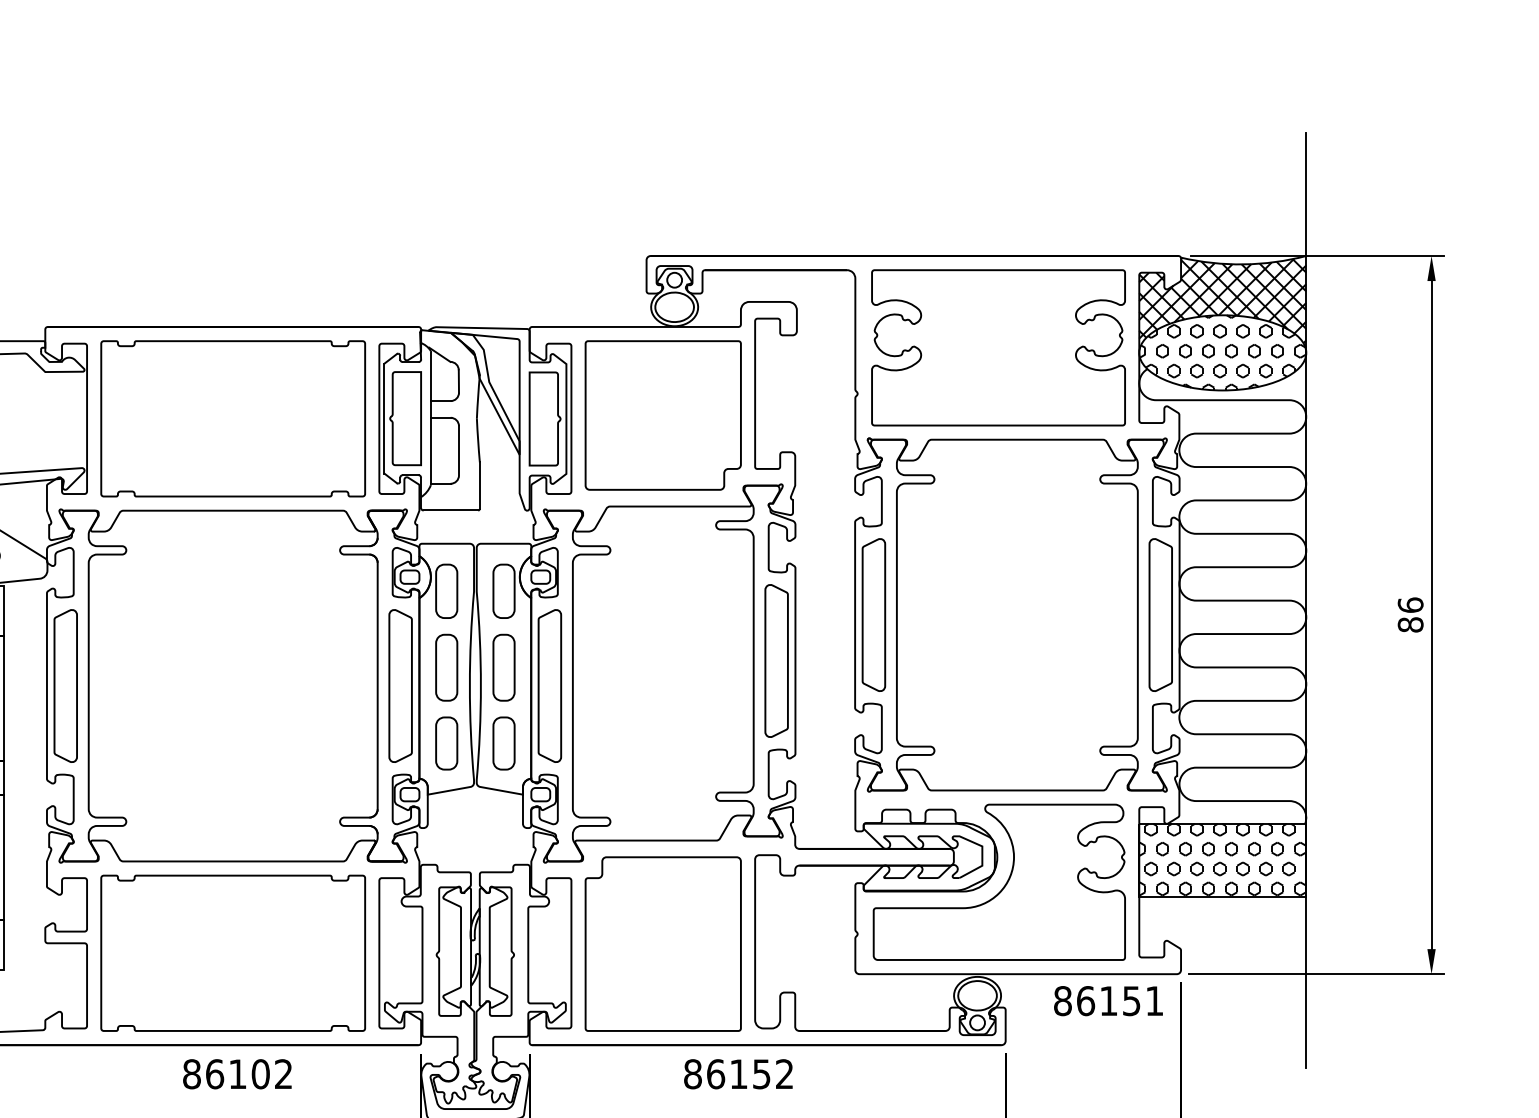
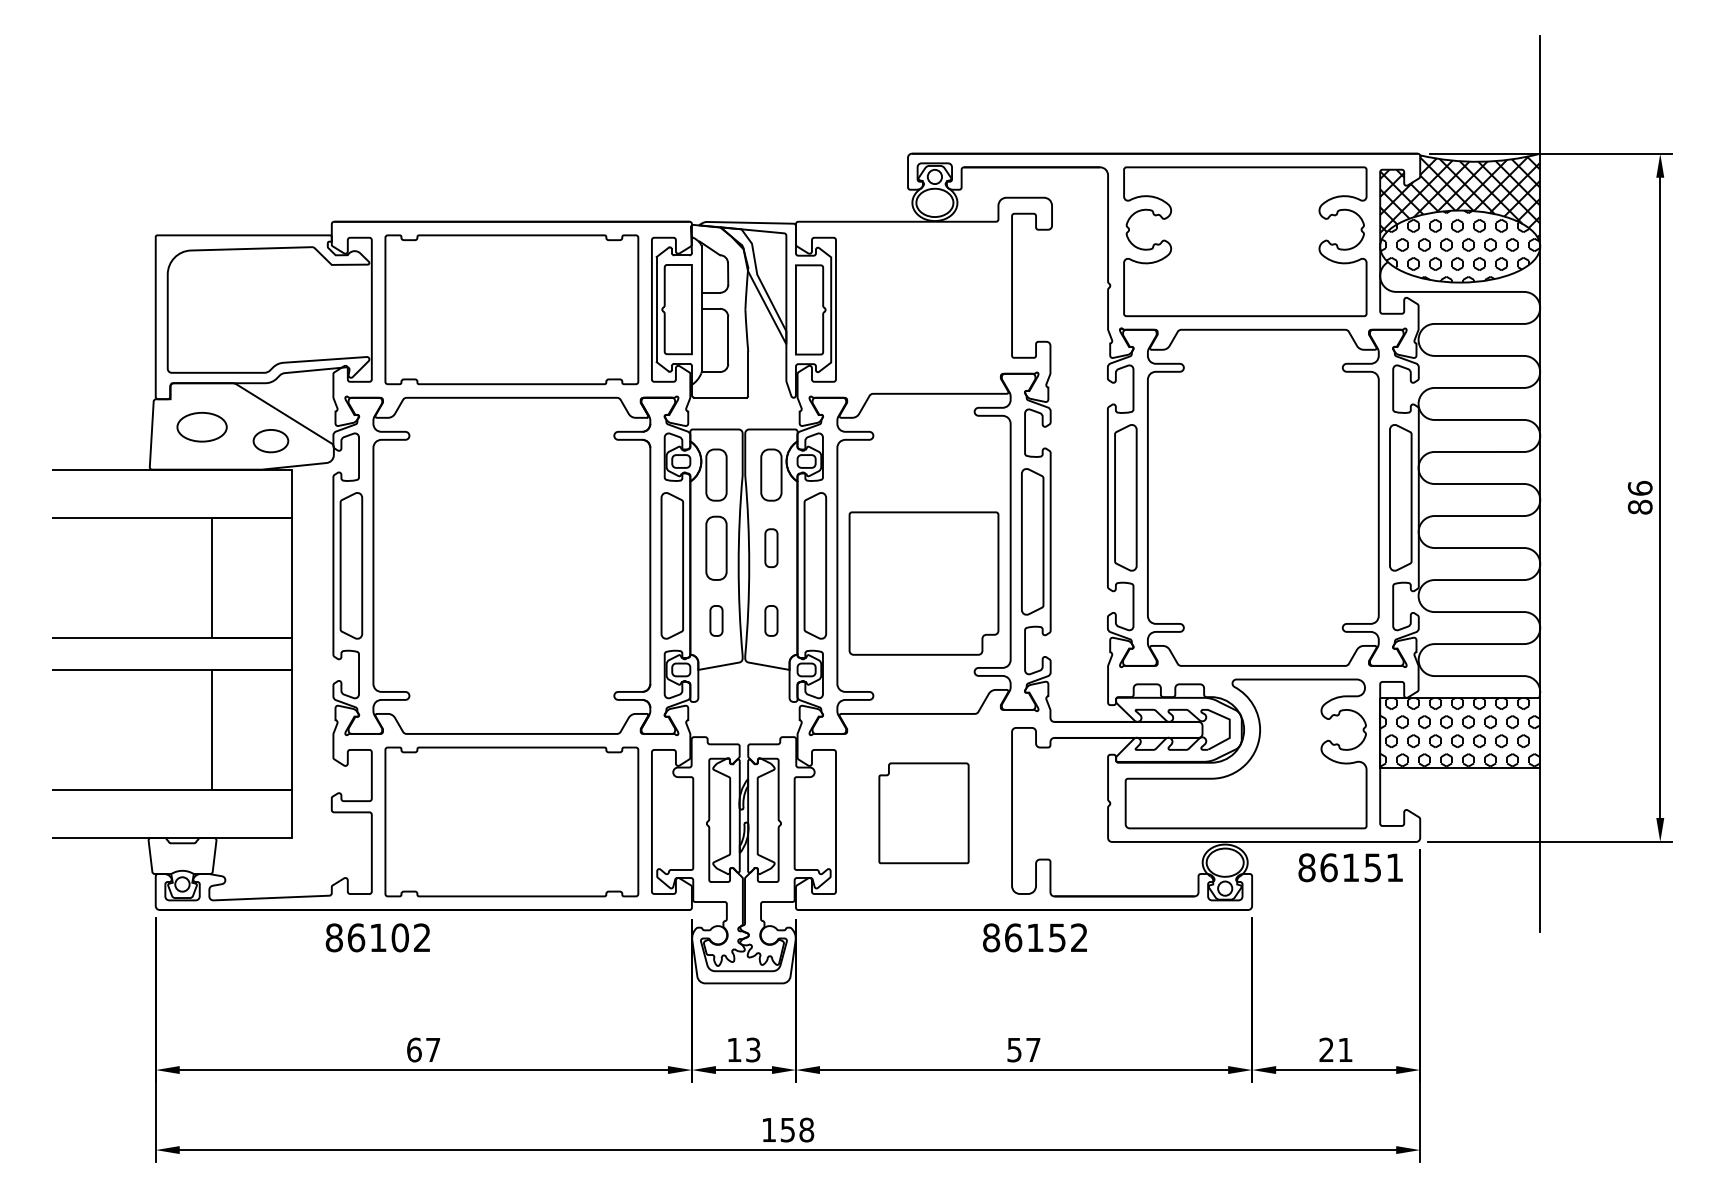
part: (662, 415) -> (923, 583), moved
part: (504, 666) -> (771, 547), size x0.6
part: (446, 743) -> (716, 620), size x0.6
part: (504, 743) -> (771, 620), size x0.6
part: (662, 944) -> (923, 813), size x0.6
text: (236, 1073) -> (377, 937), moved
text: (737, 1073) -> (1034, 937), moved

